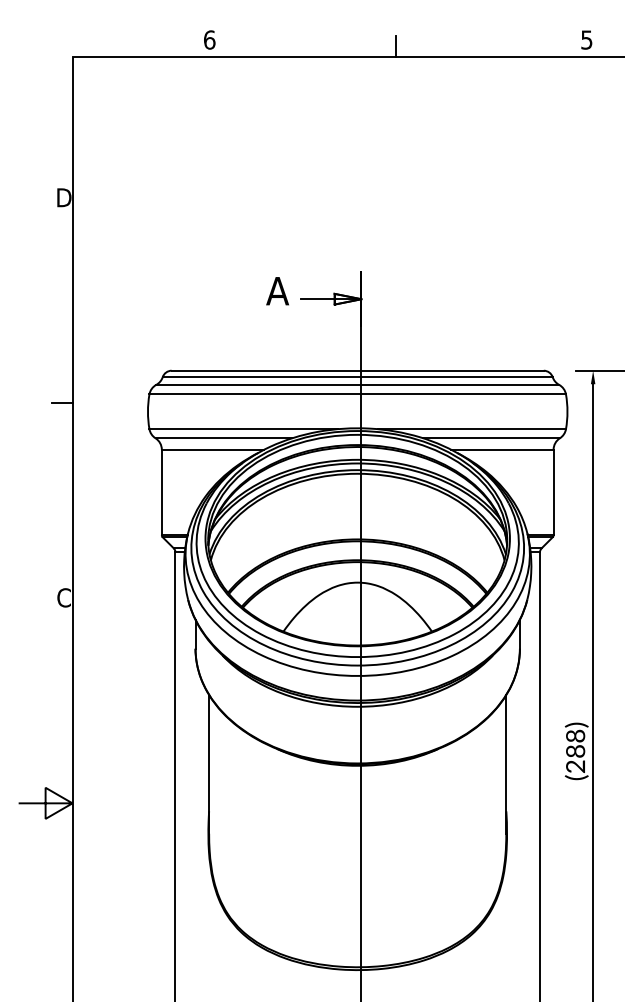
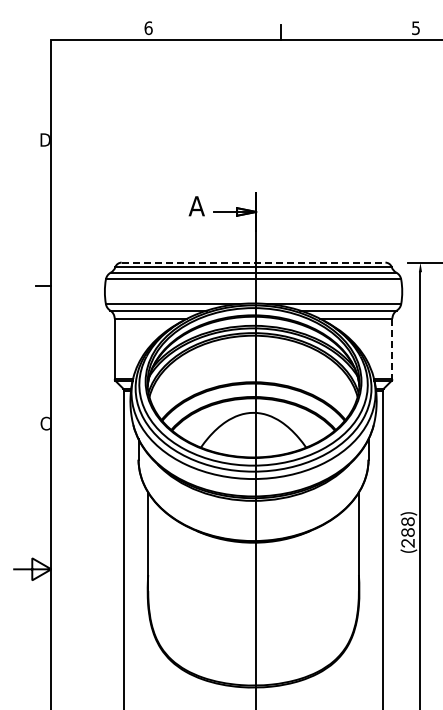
line: (357, 370) -> (253, 262), solid -> dashed
line: (553, 493) -> (392, 349), solid -> dashed

